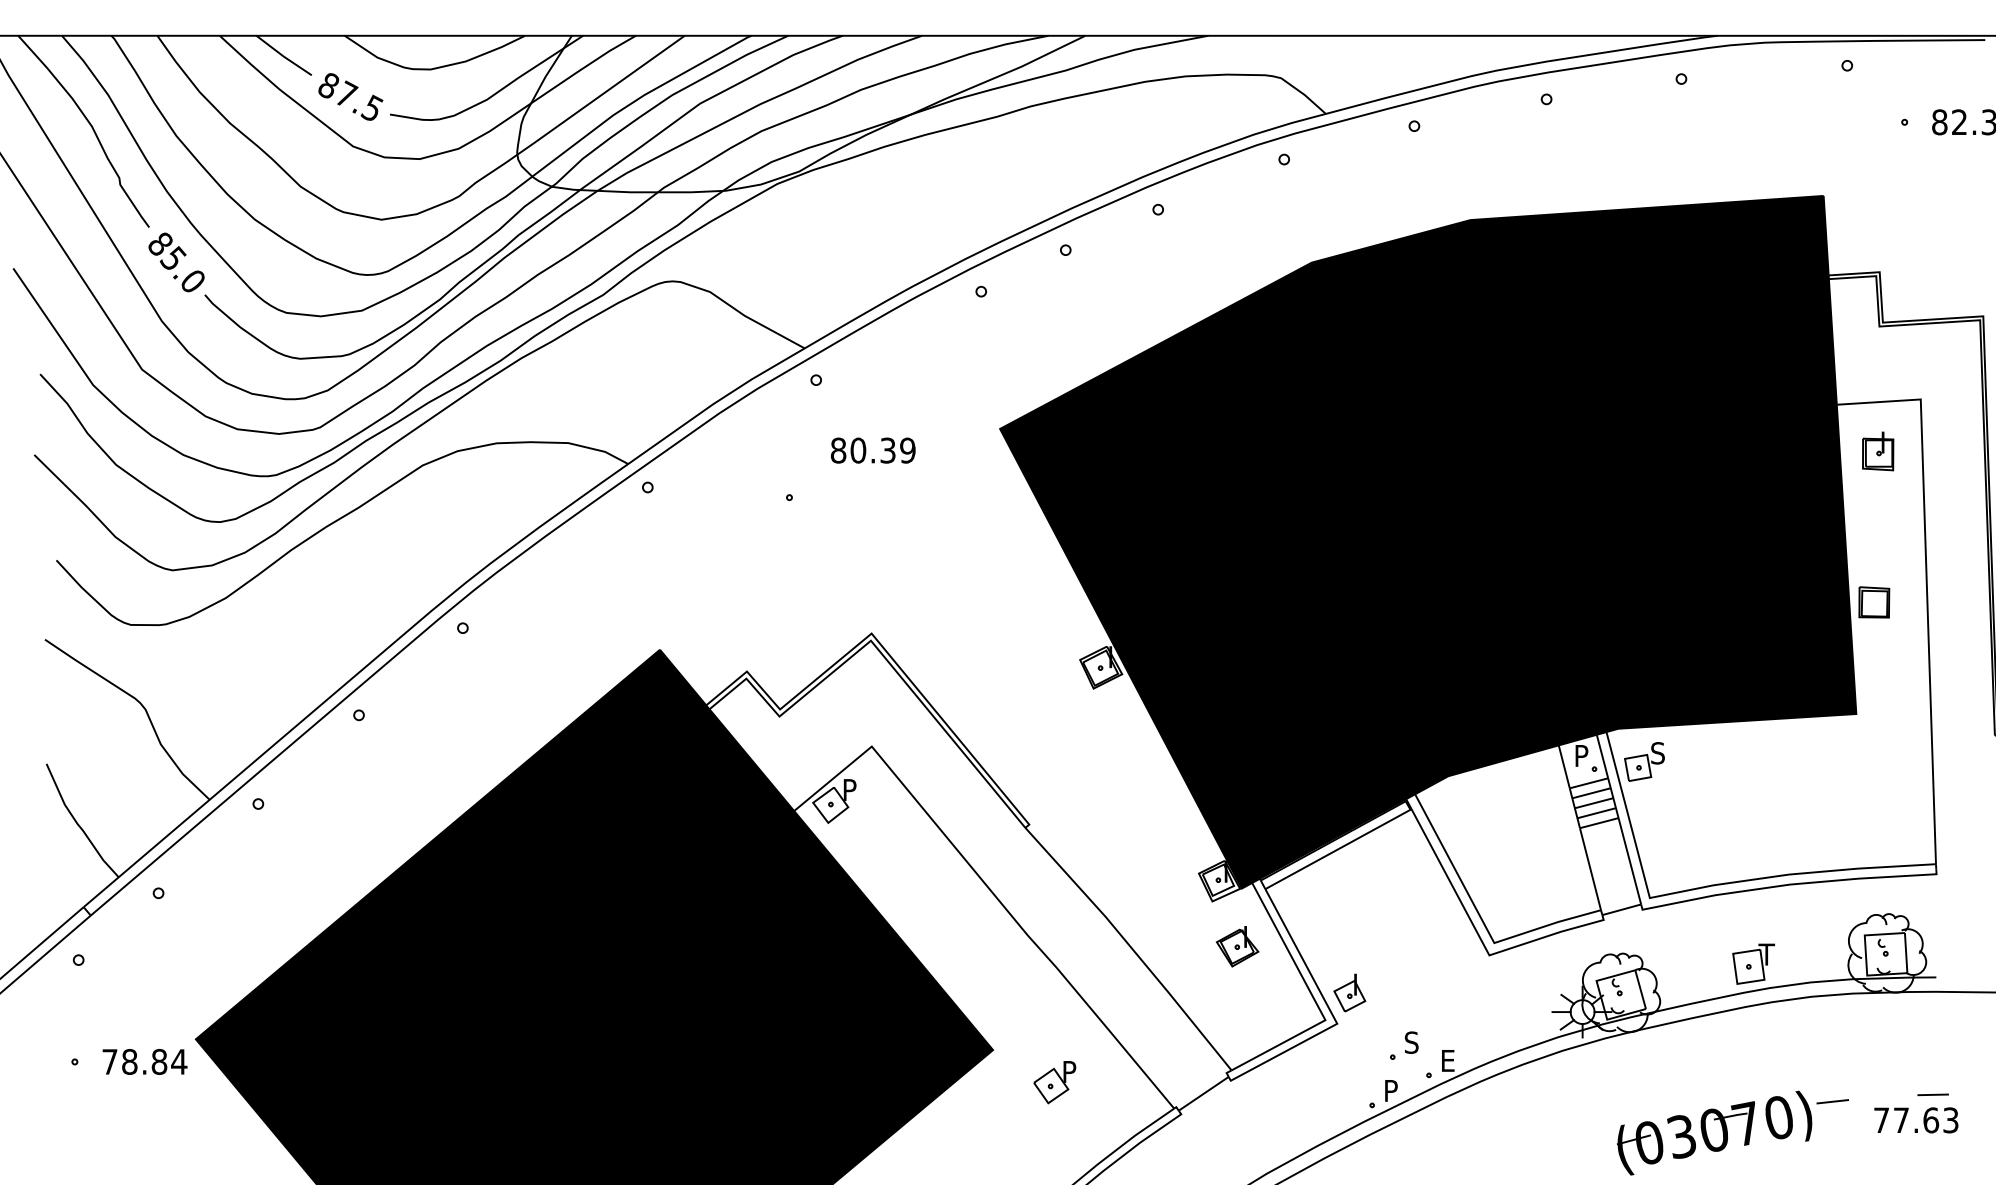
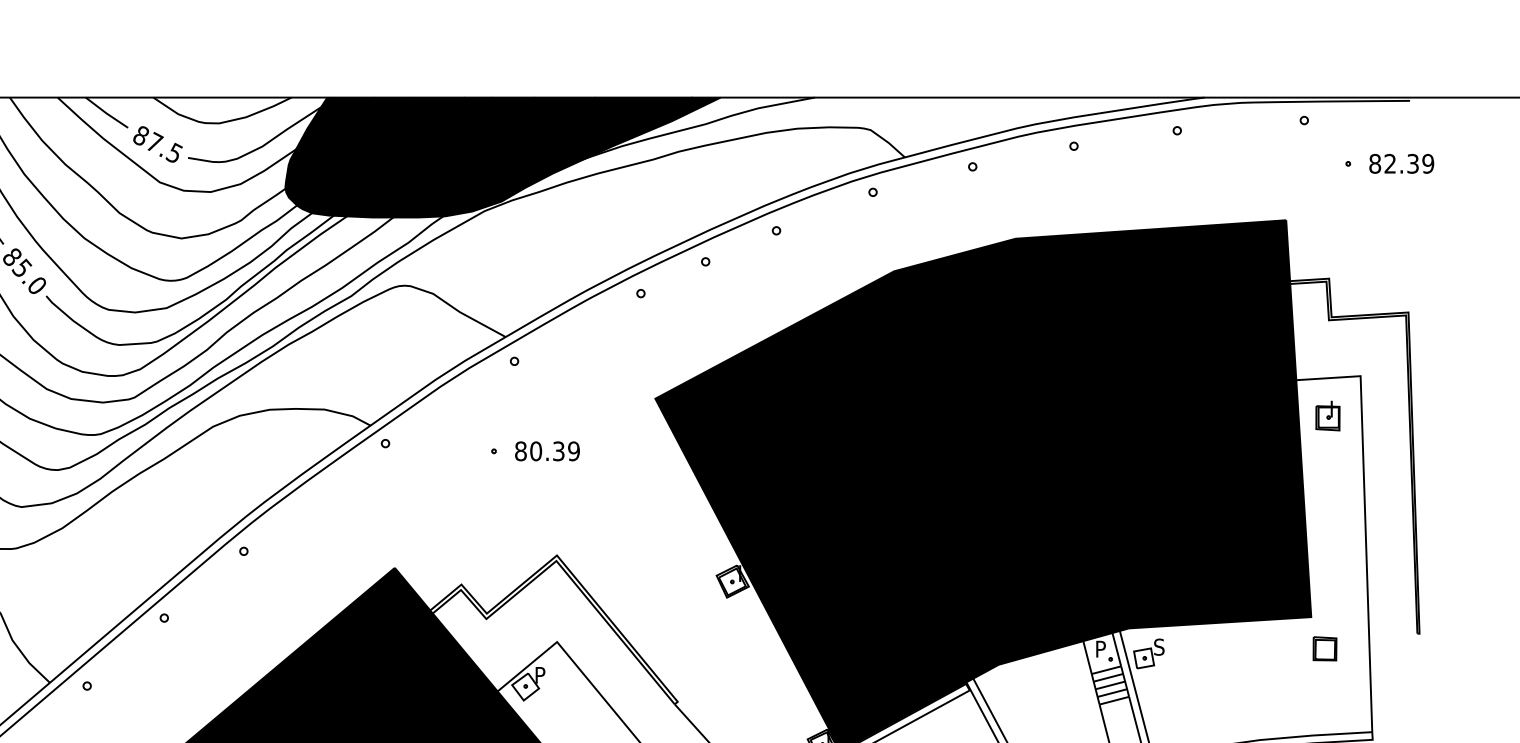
fill: (801, 113) -> (503, 157), added
text: (872, 450) -> (546, 451), moved
part: (1874, 602) -> (1325, 648), moved

